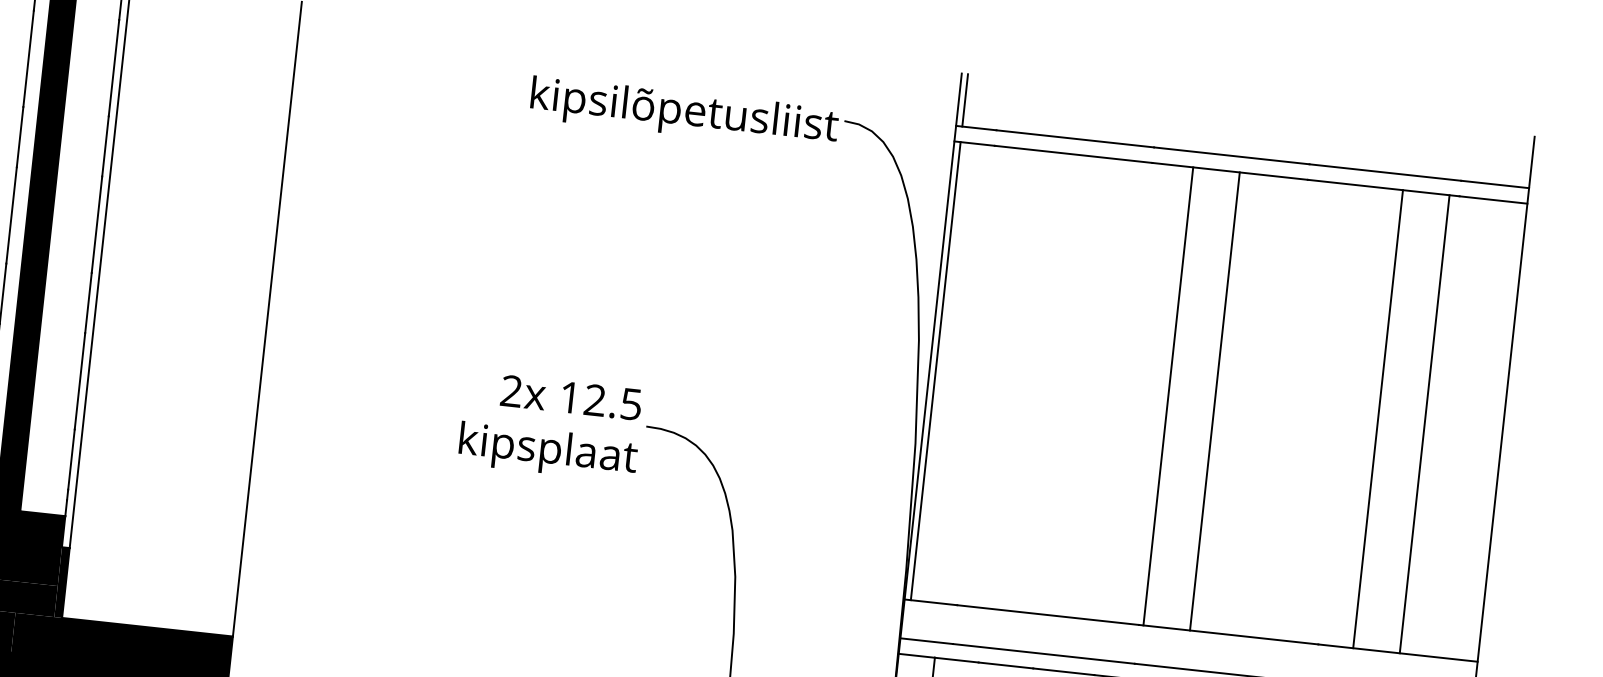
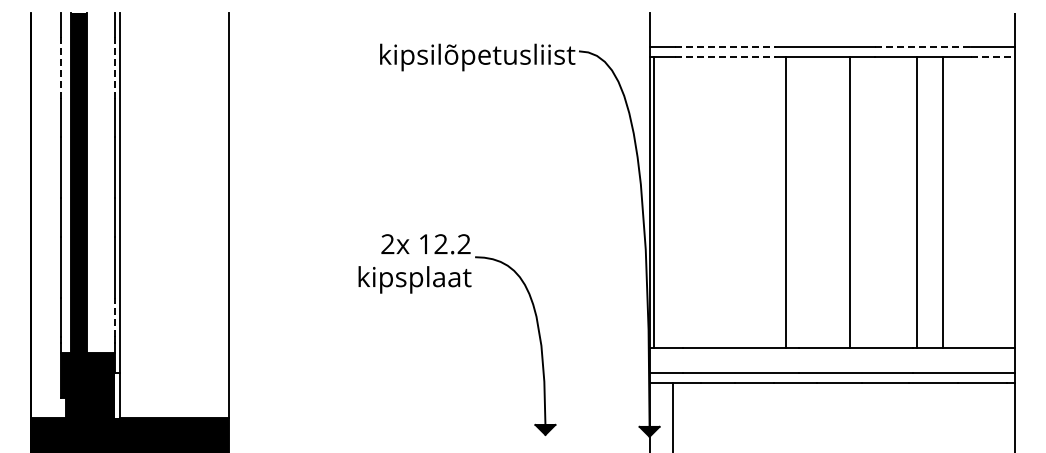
line: (29, 58) -> (61, 67), solid -> dashed
line: (114, 67) -> (115, 67), solid -> dashed
line: (965, 99) -> (653, 29), removed
line: (1076, 138) -> (726, 46), solid -> dashed
line: (1075, 154) -> (726, 56), solid -> dashed
line: (1386, 172) -> (923, 46), solid -> dashed
line: (1492, 199) -> (992, 56), solid -> dashed
line: (1167, 396) -> (785, 202), moved
line: (1215, 401) -> (850, 202), moved
text: (630, 404) -> (463, 244), 12.5 -> 12.2
line: (1378, 419) -> (917, 202), moved
line: (1425, 424) -> (943, 202), moved
line: (71, 458) -> (115, 316), solid -> dashed
fill: (61, 582) -> (117, 395), removed

